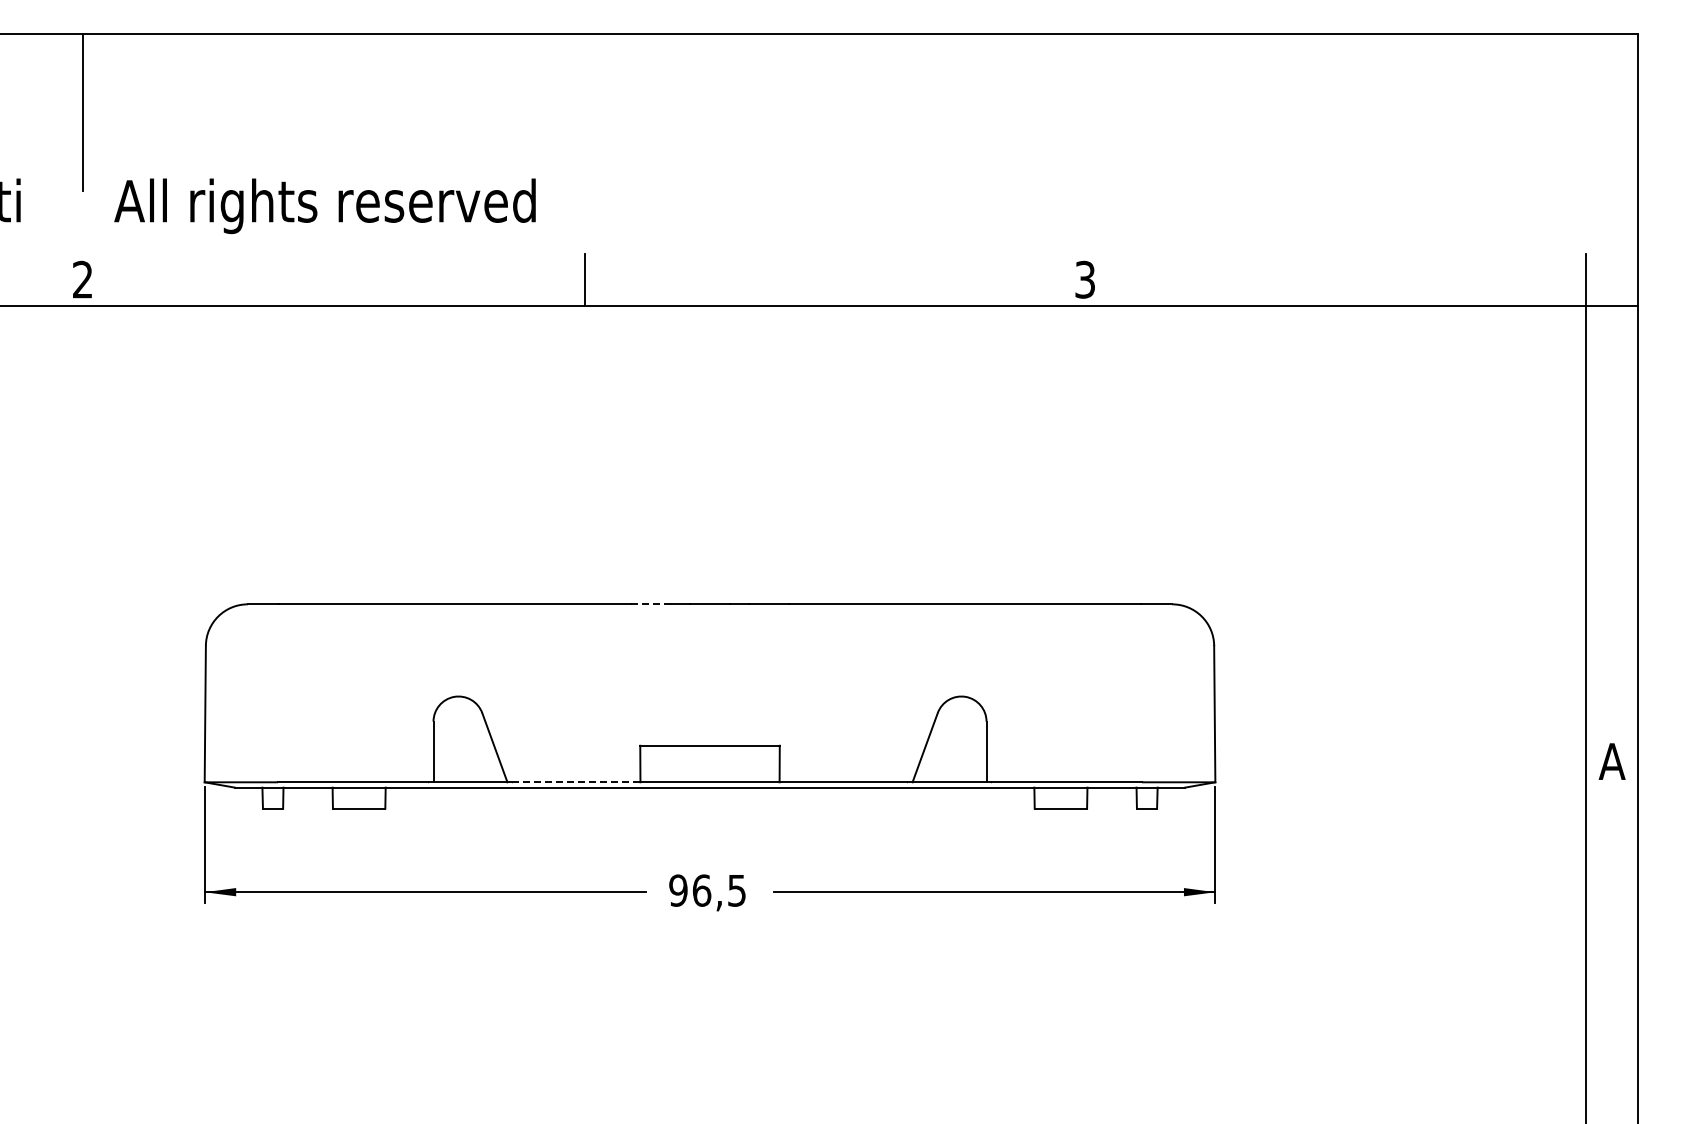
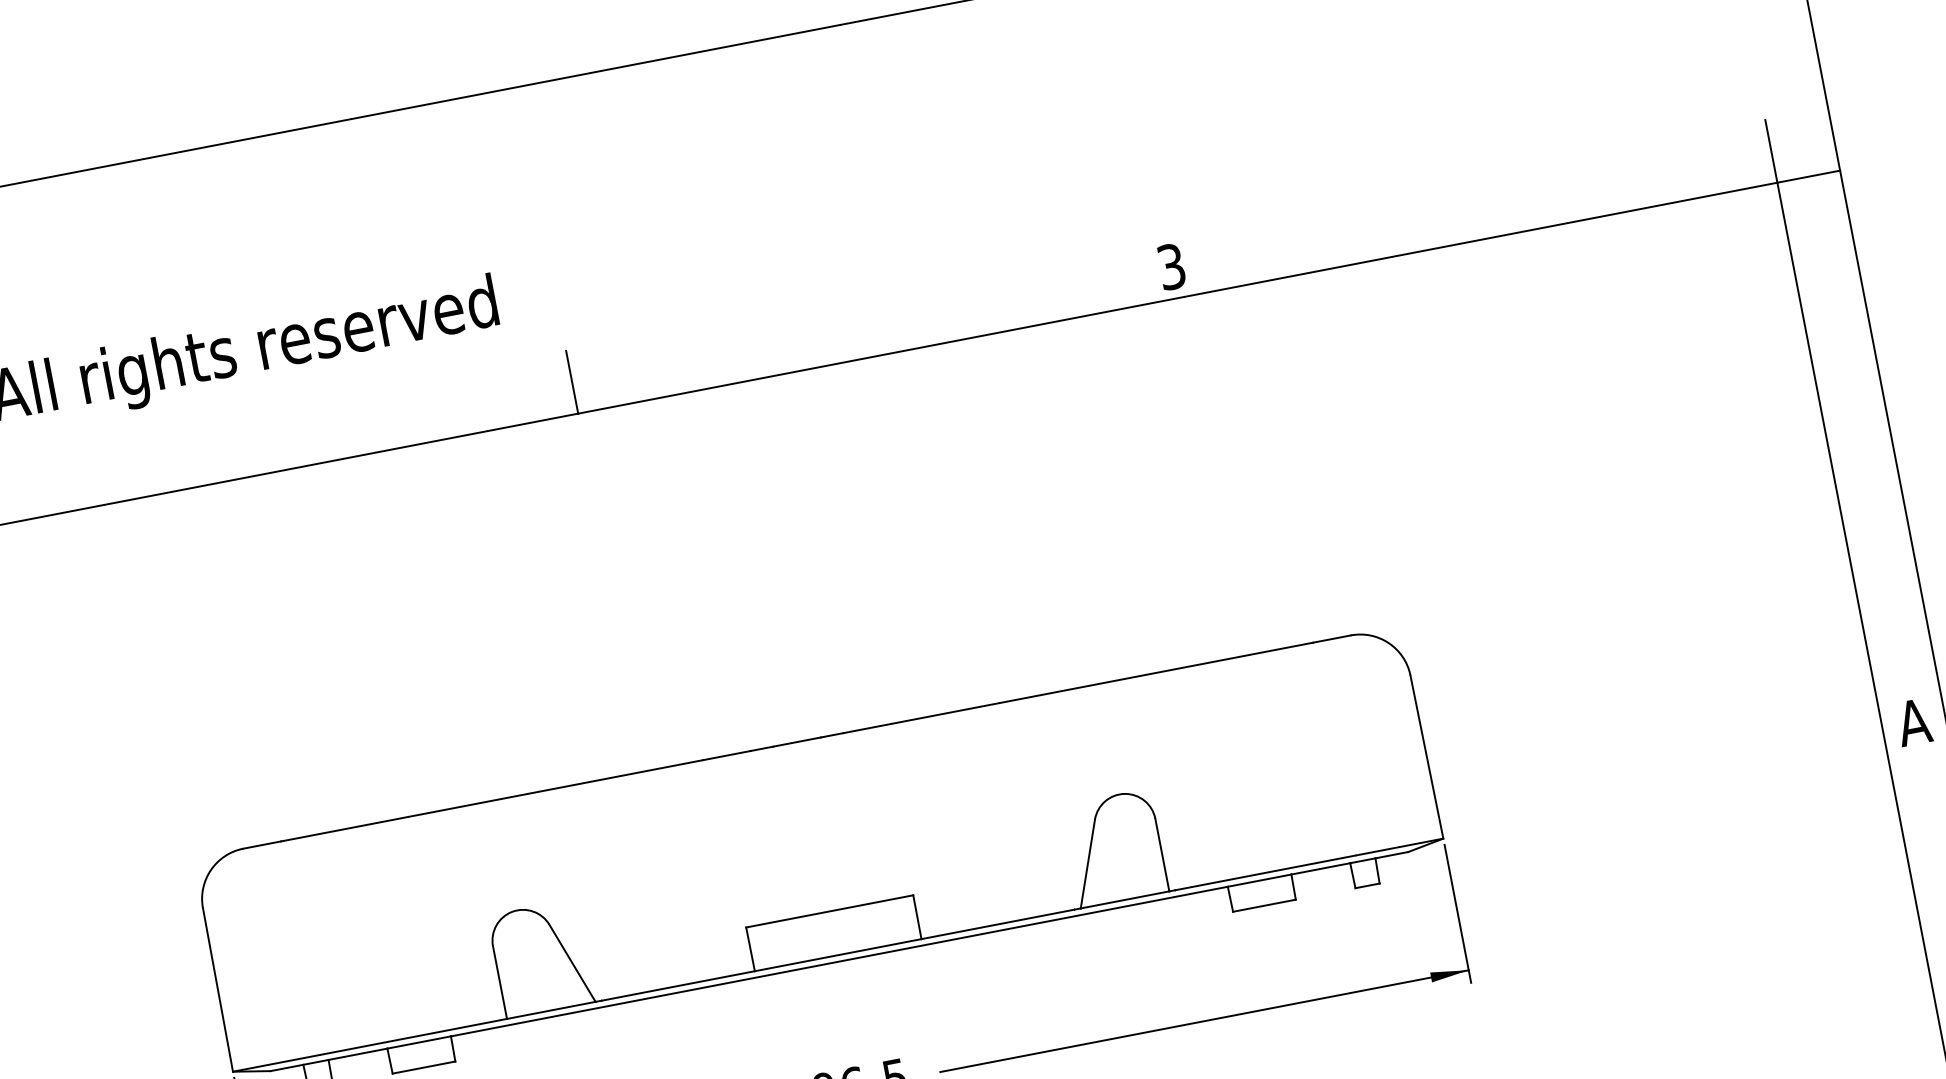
line: (651, 604) -> (727, 755), dashed -> solid
line: (576, 782) -> (678, 986), dashed -> solid

